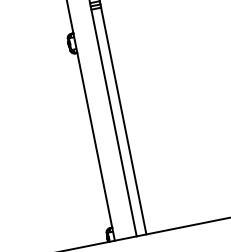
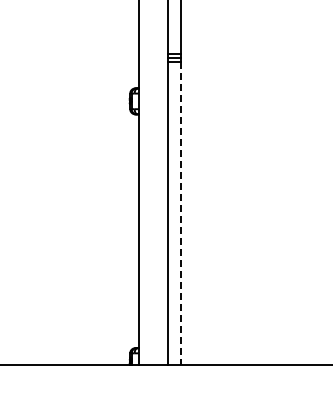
line: (123, 120) -> (180, 213), solid -> dashed

